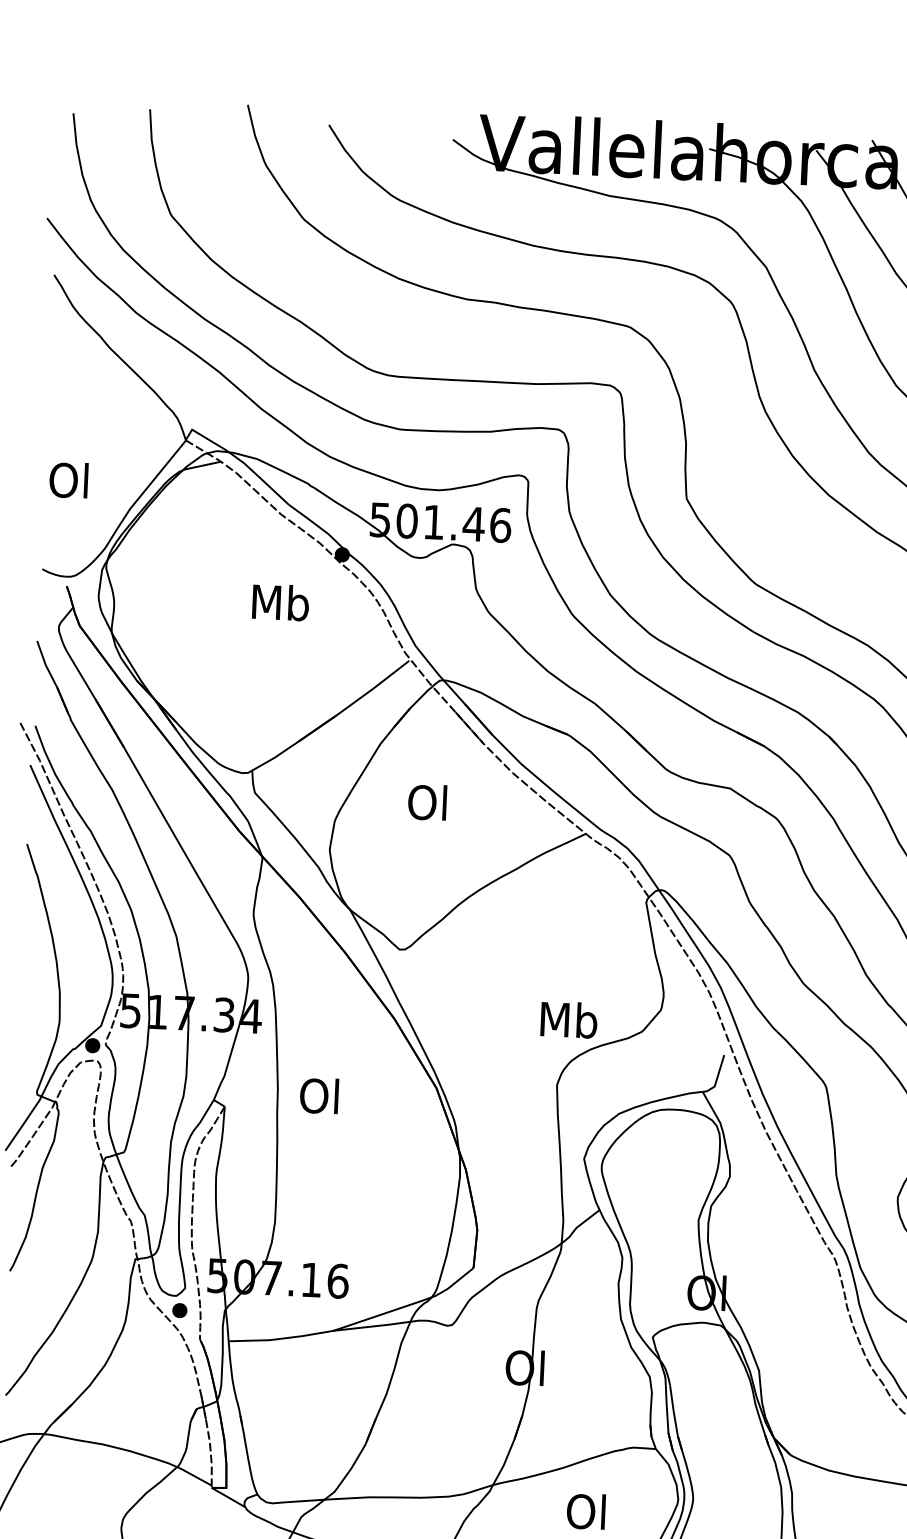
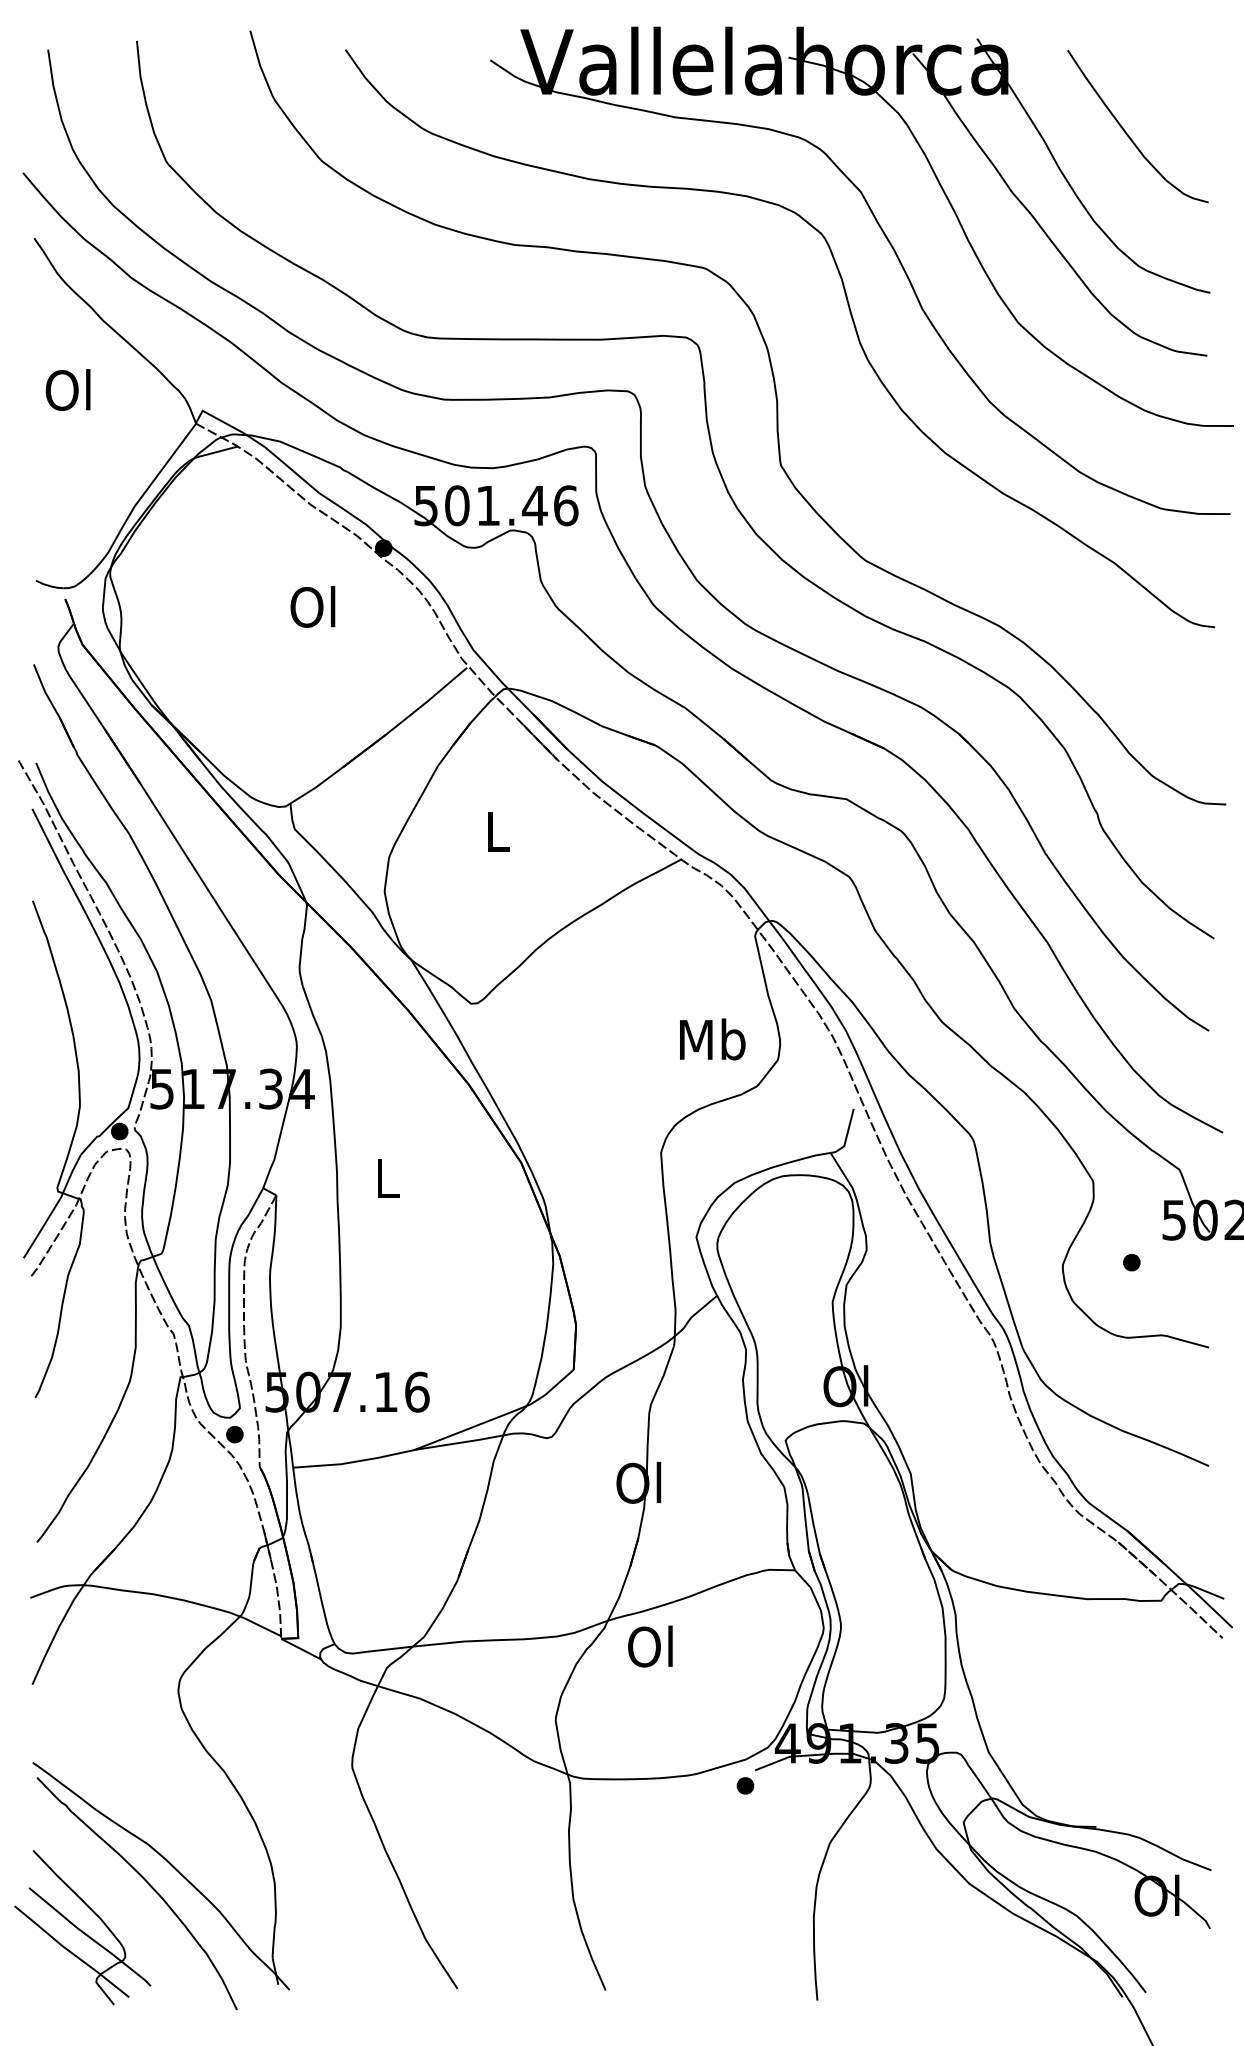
text: (68, 479) -> (67, 389), moved
text: (280, 602) -> (314, 606), Mb -> Ol
text: (427, 802) -> (495, 831), Ol -> L
text: (568, 1019) -> (712, 1039), moved
text: (319, 1095) -> (385, 1177), Ol -> L
text: (586, 1511) -> (650, 1646), moved

